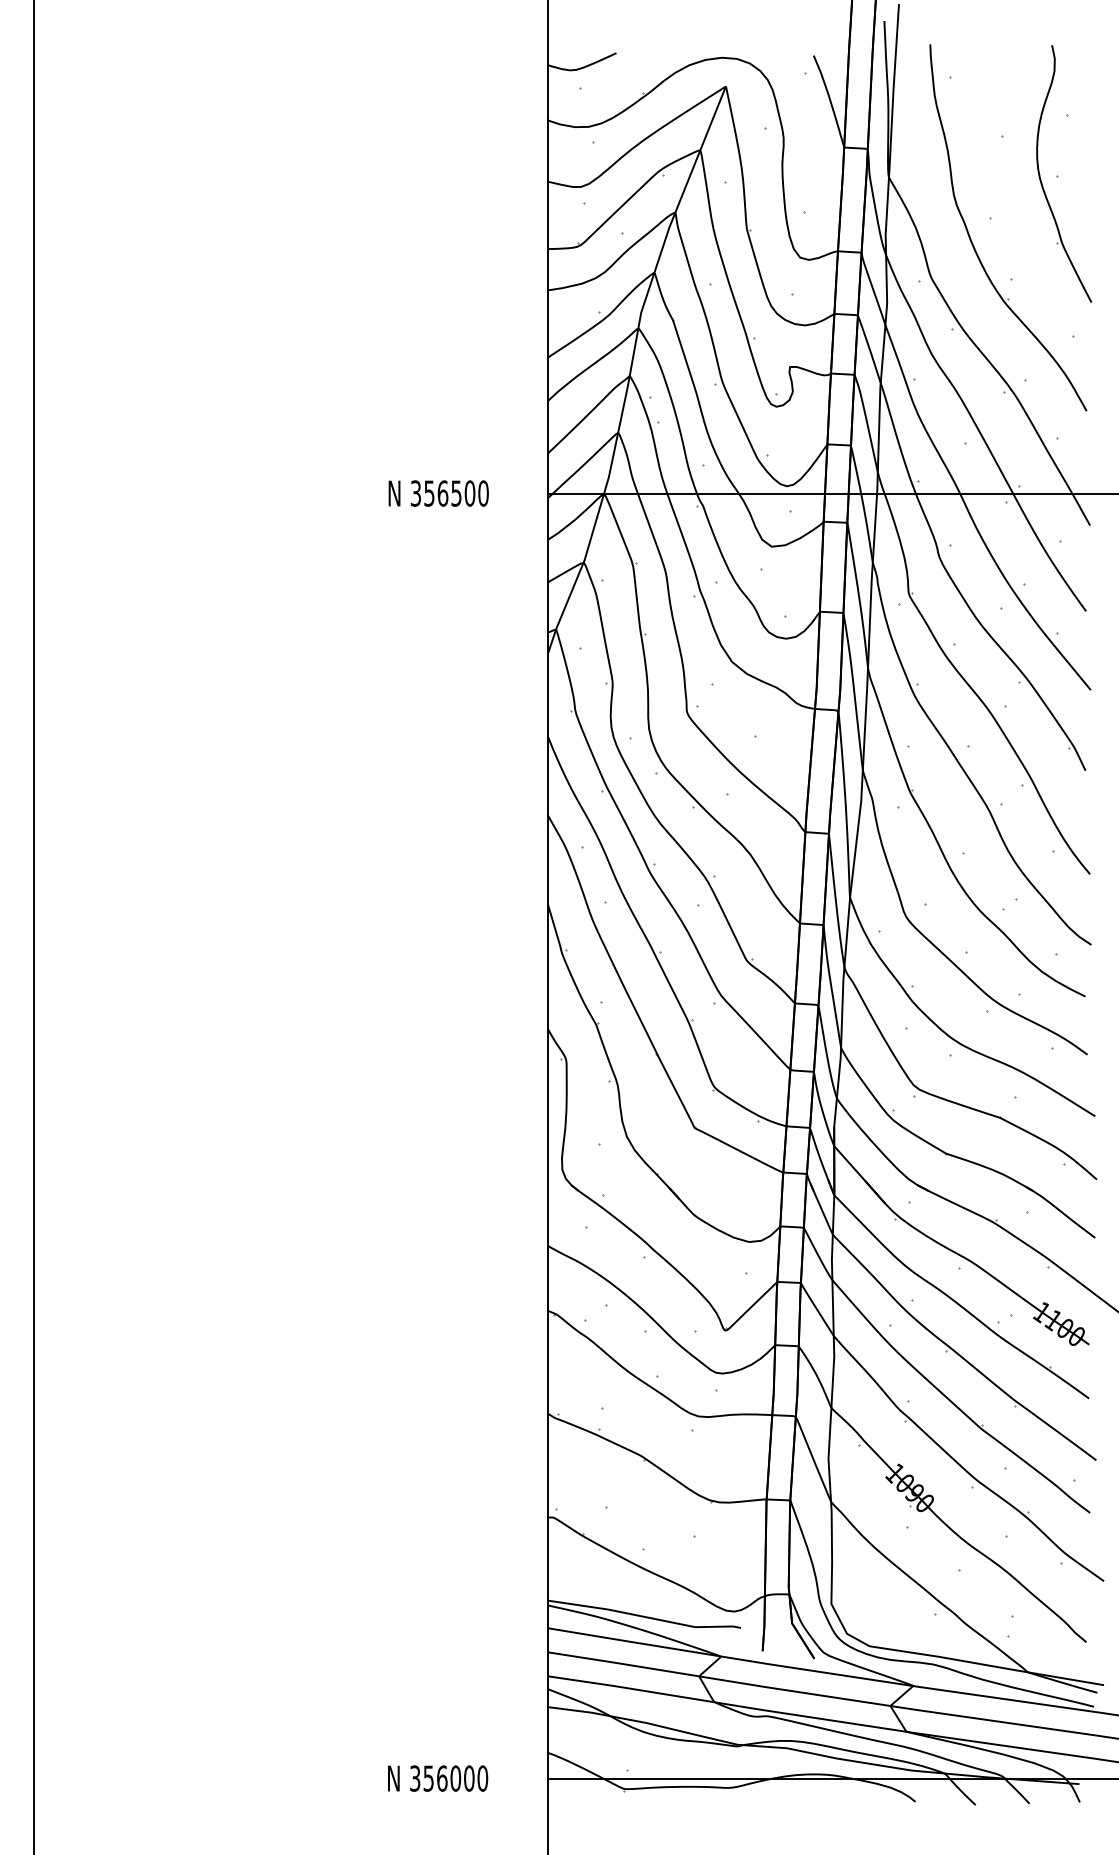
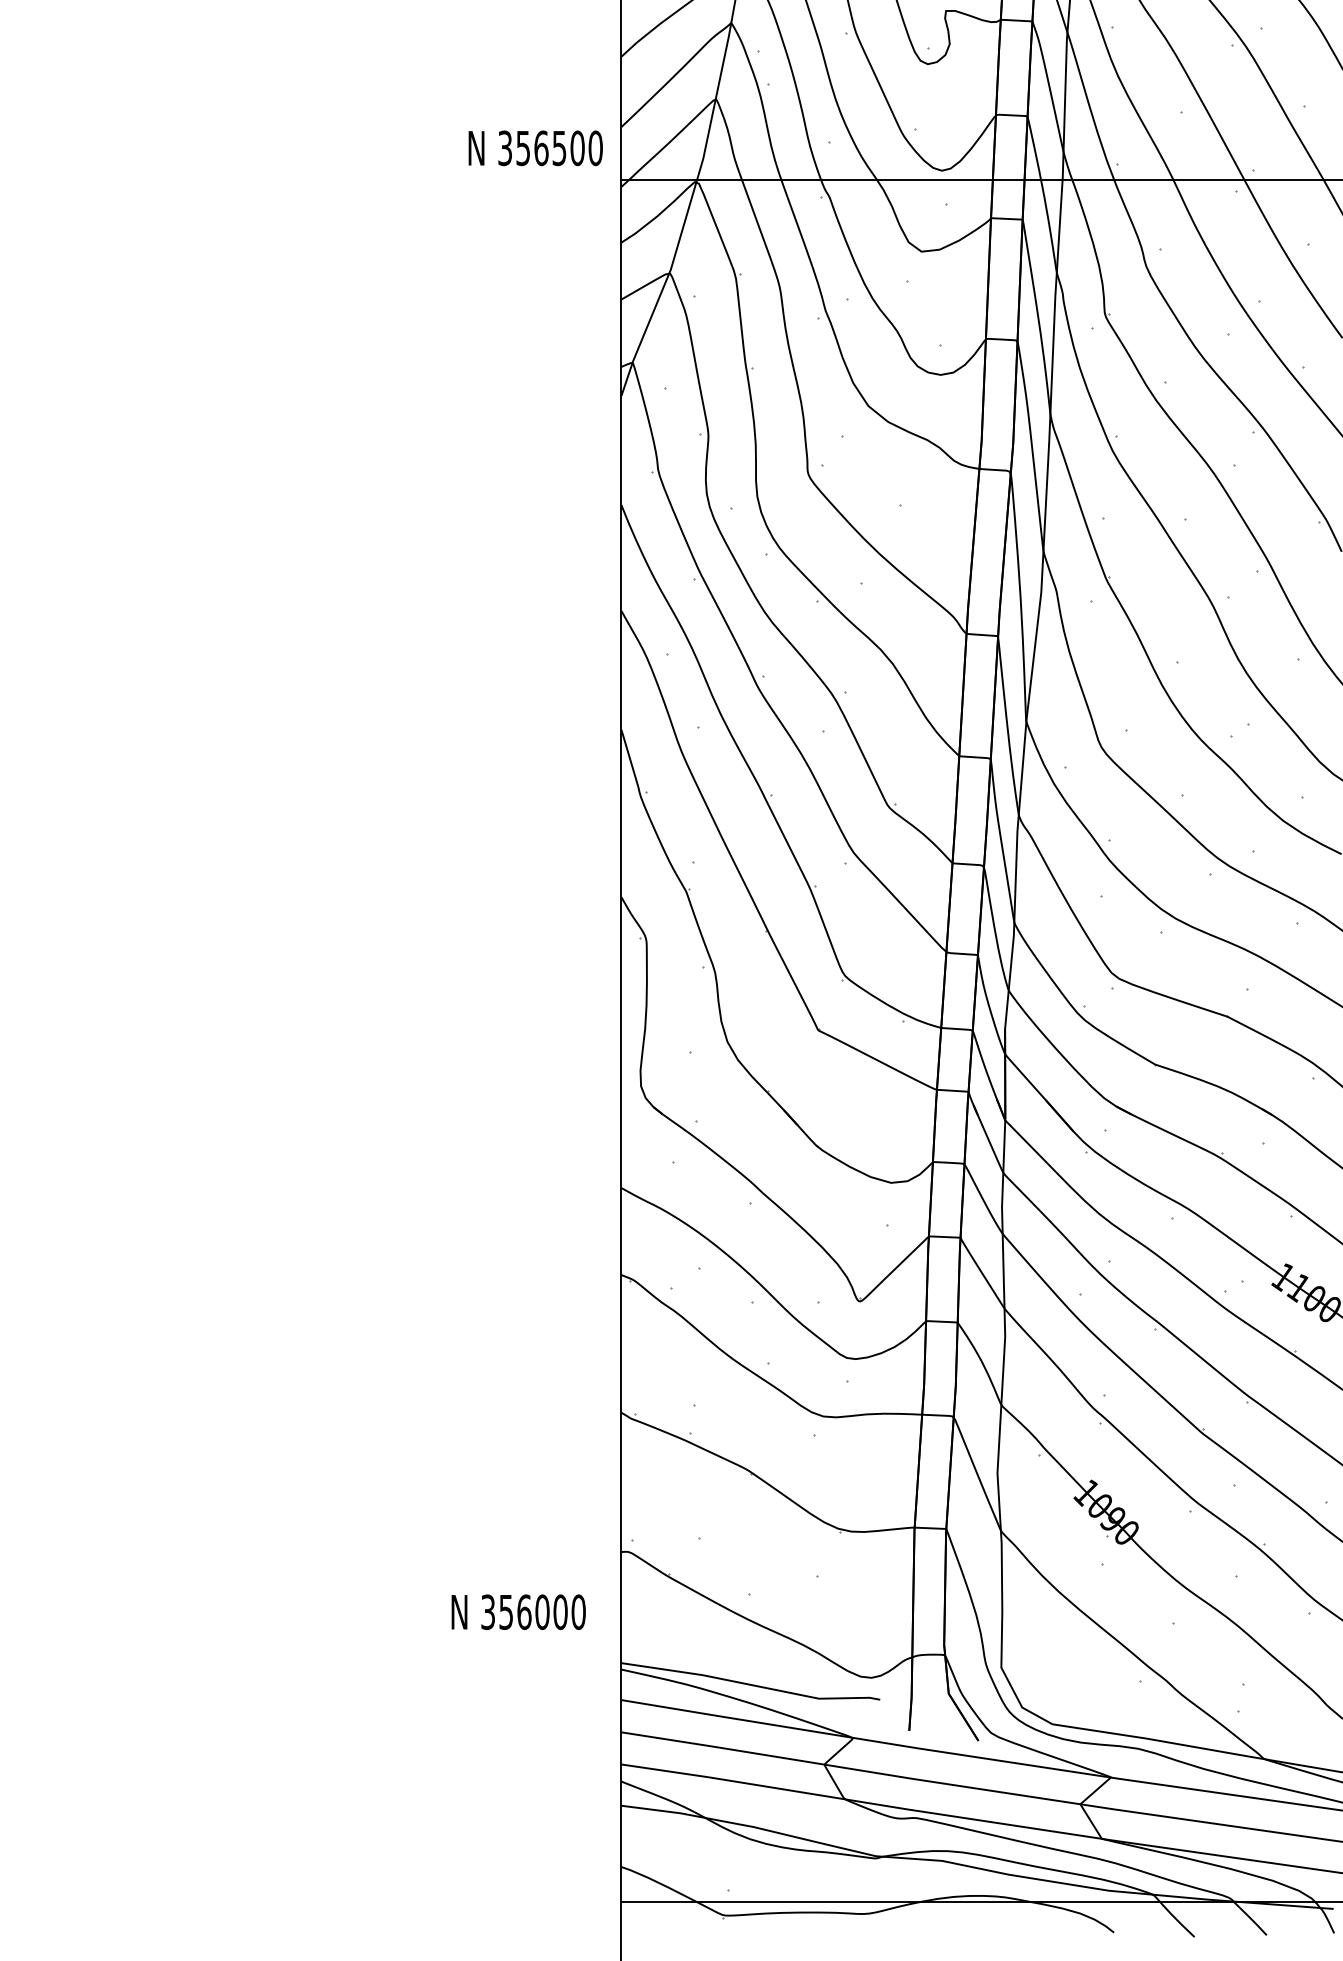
text: (438, 493) -> (535, 148), moved
text: (438, 1778) -> (519, 1612), moved

